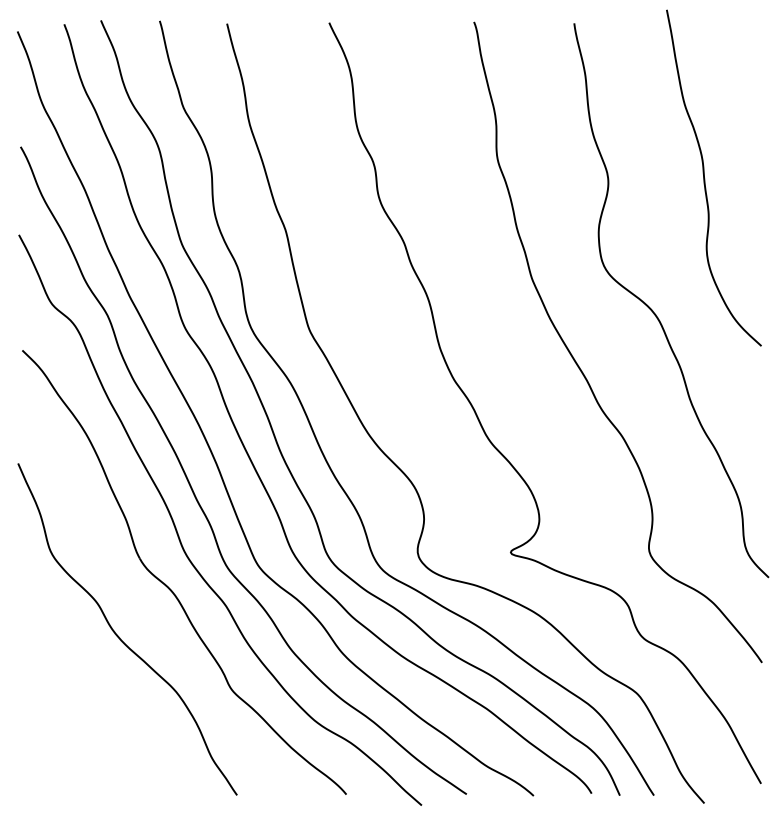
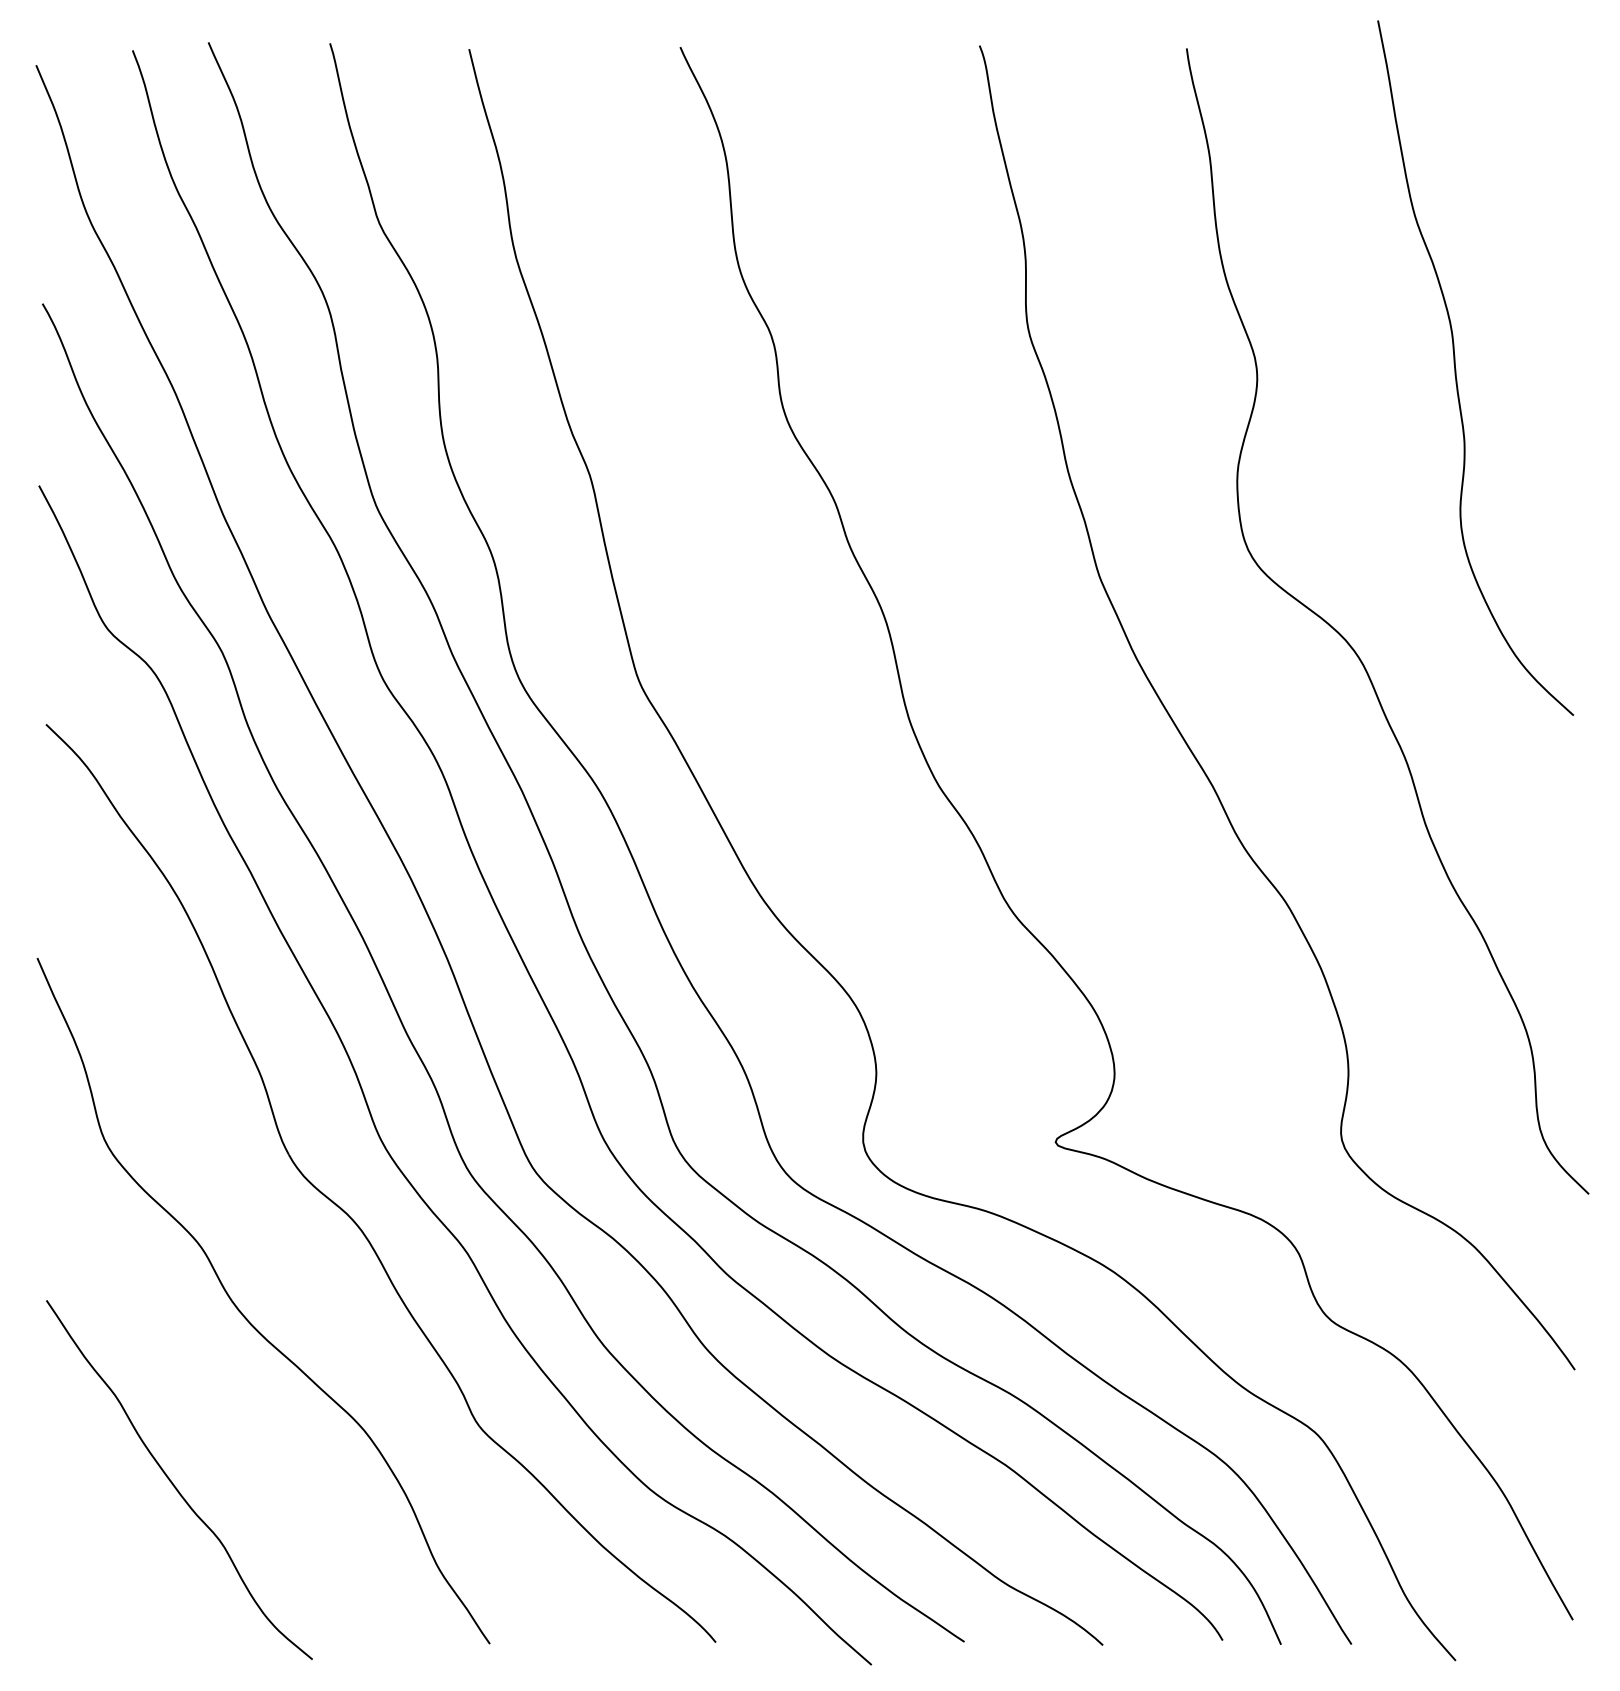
curve: (84, 717) -> (174, 1483), added

